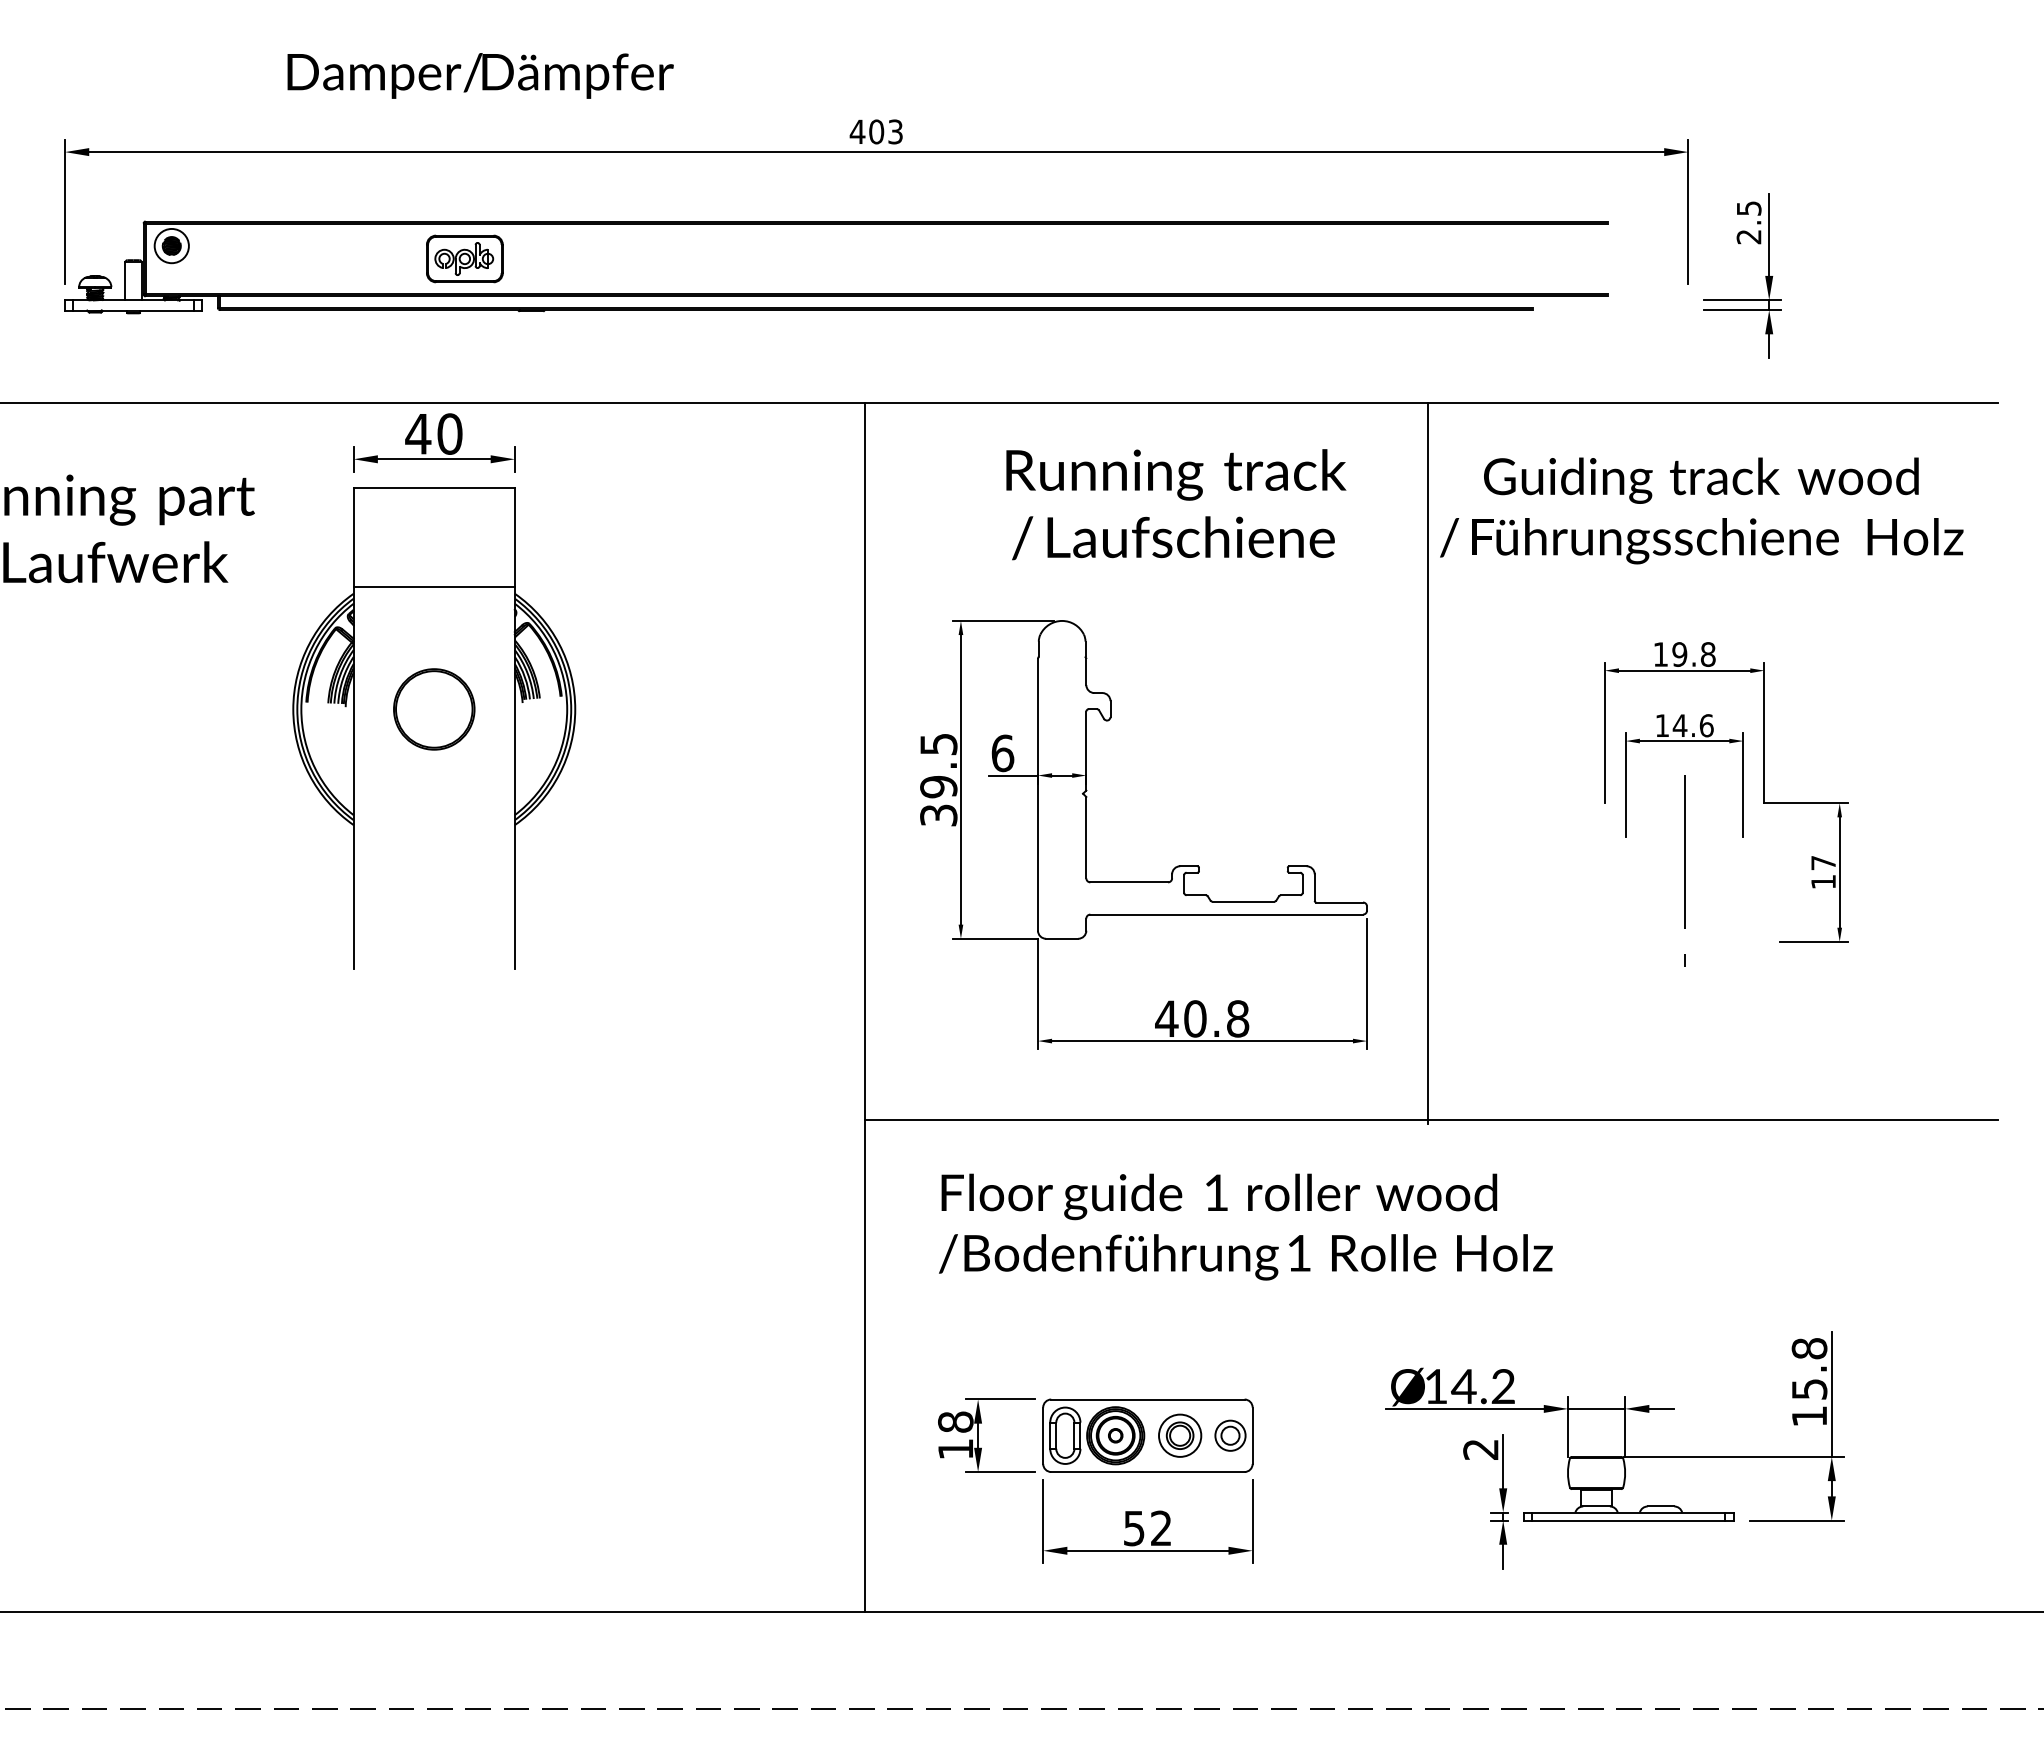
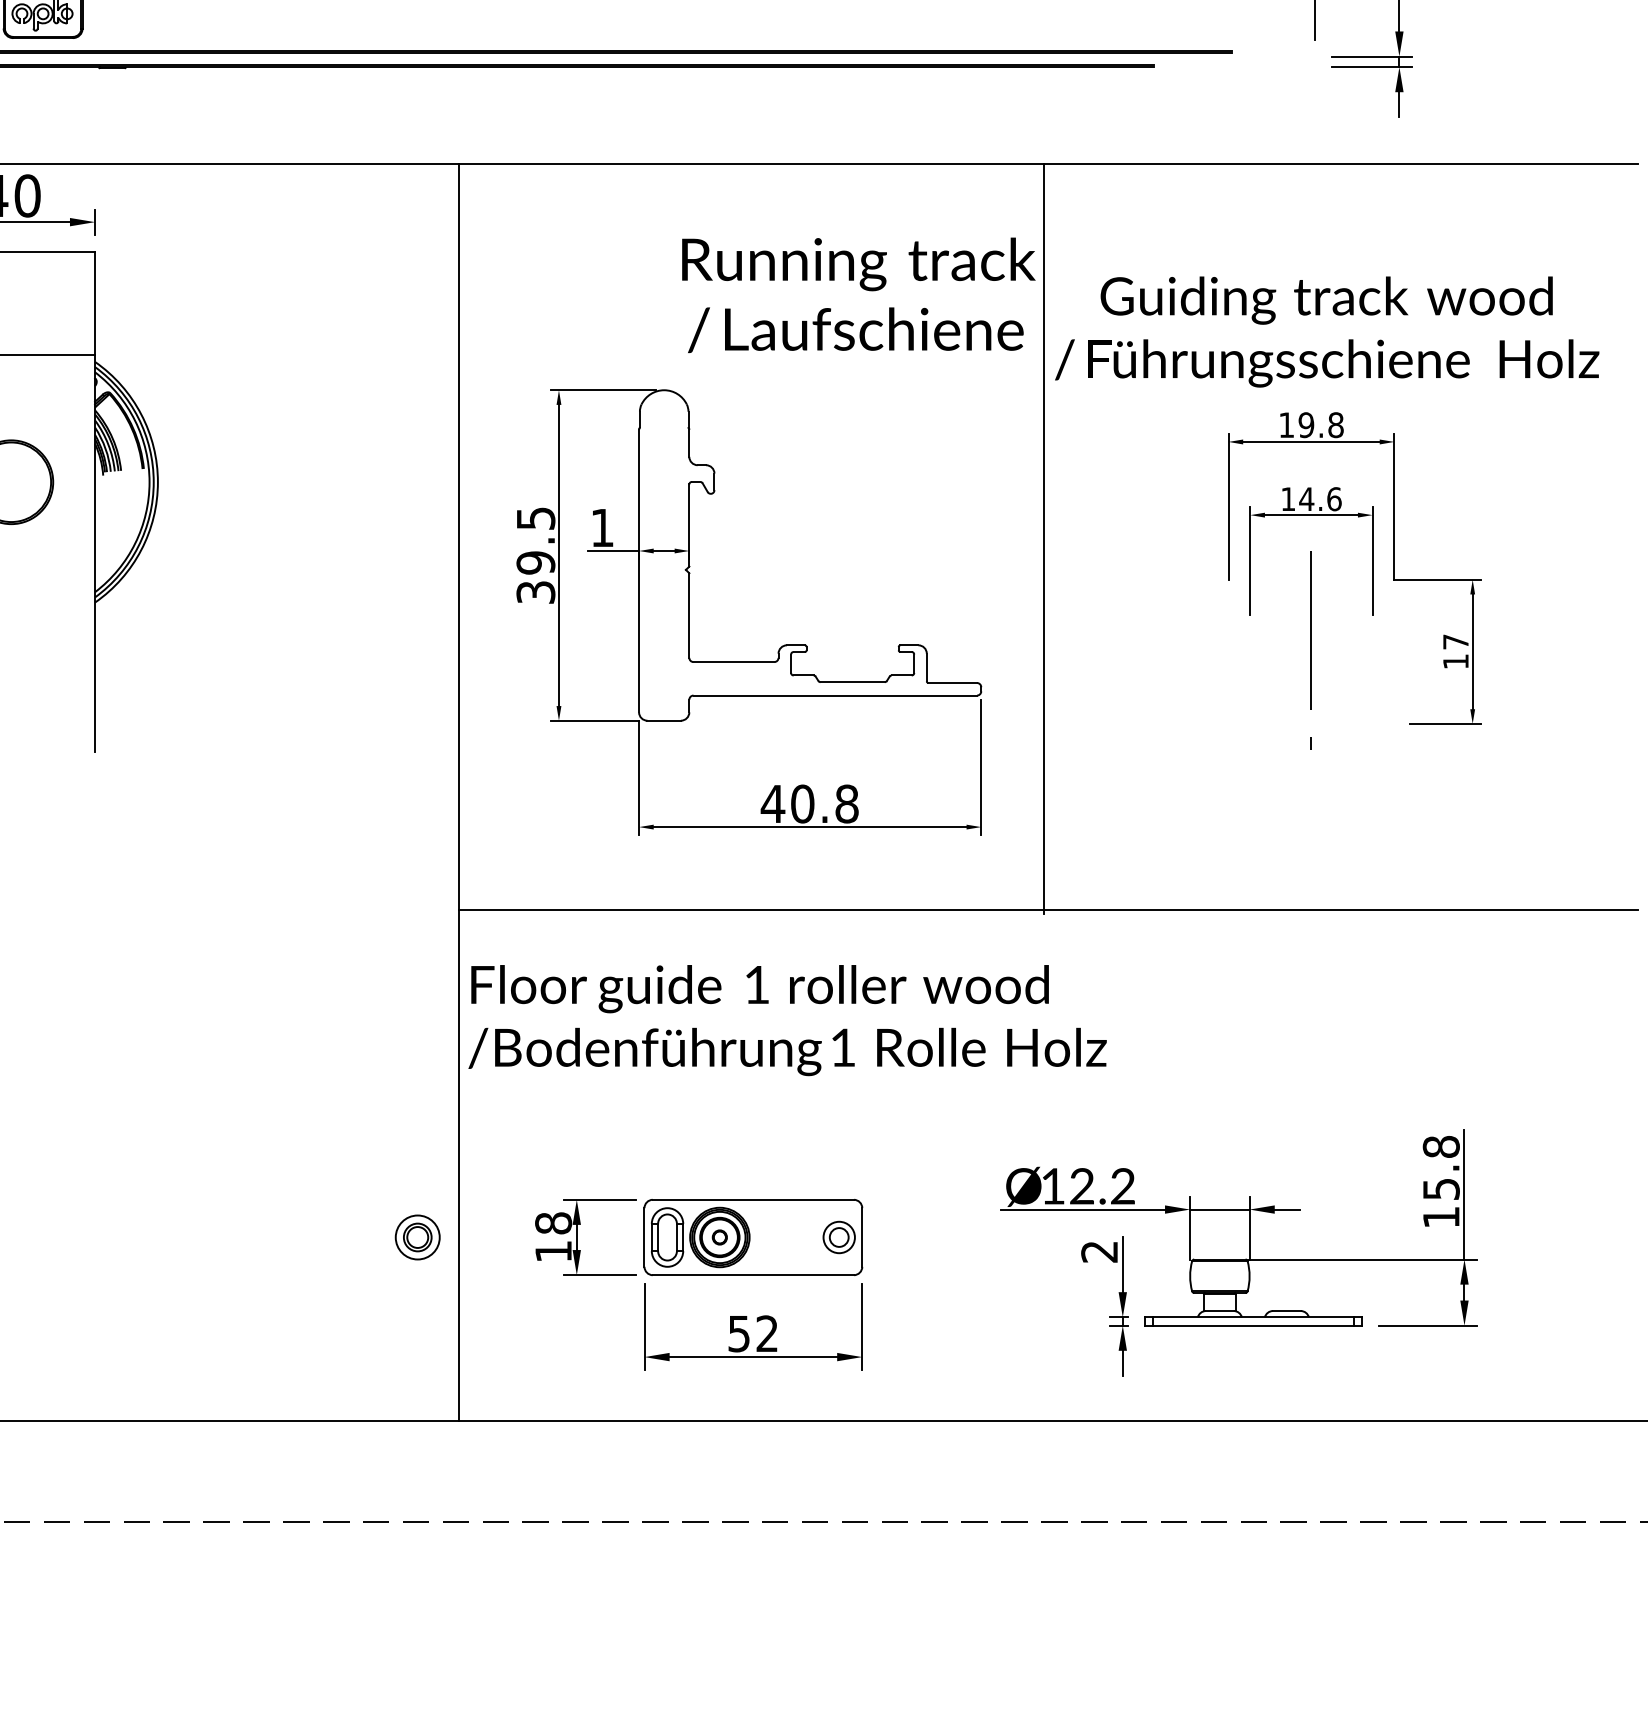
text: (1176, 504) -> (858, 295), moved
text: (1701, 510) -> (1326, 331), moved
text: (1002, 753) -> (602, 528), 6 -> 1
text: (1245, 1226) -> (787, 1019), moved
text: (1463, 1386) -> (1081, 1186), 14.2 -> 12.2
part: (1180, 1435) -> (418, 1237), moved

